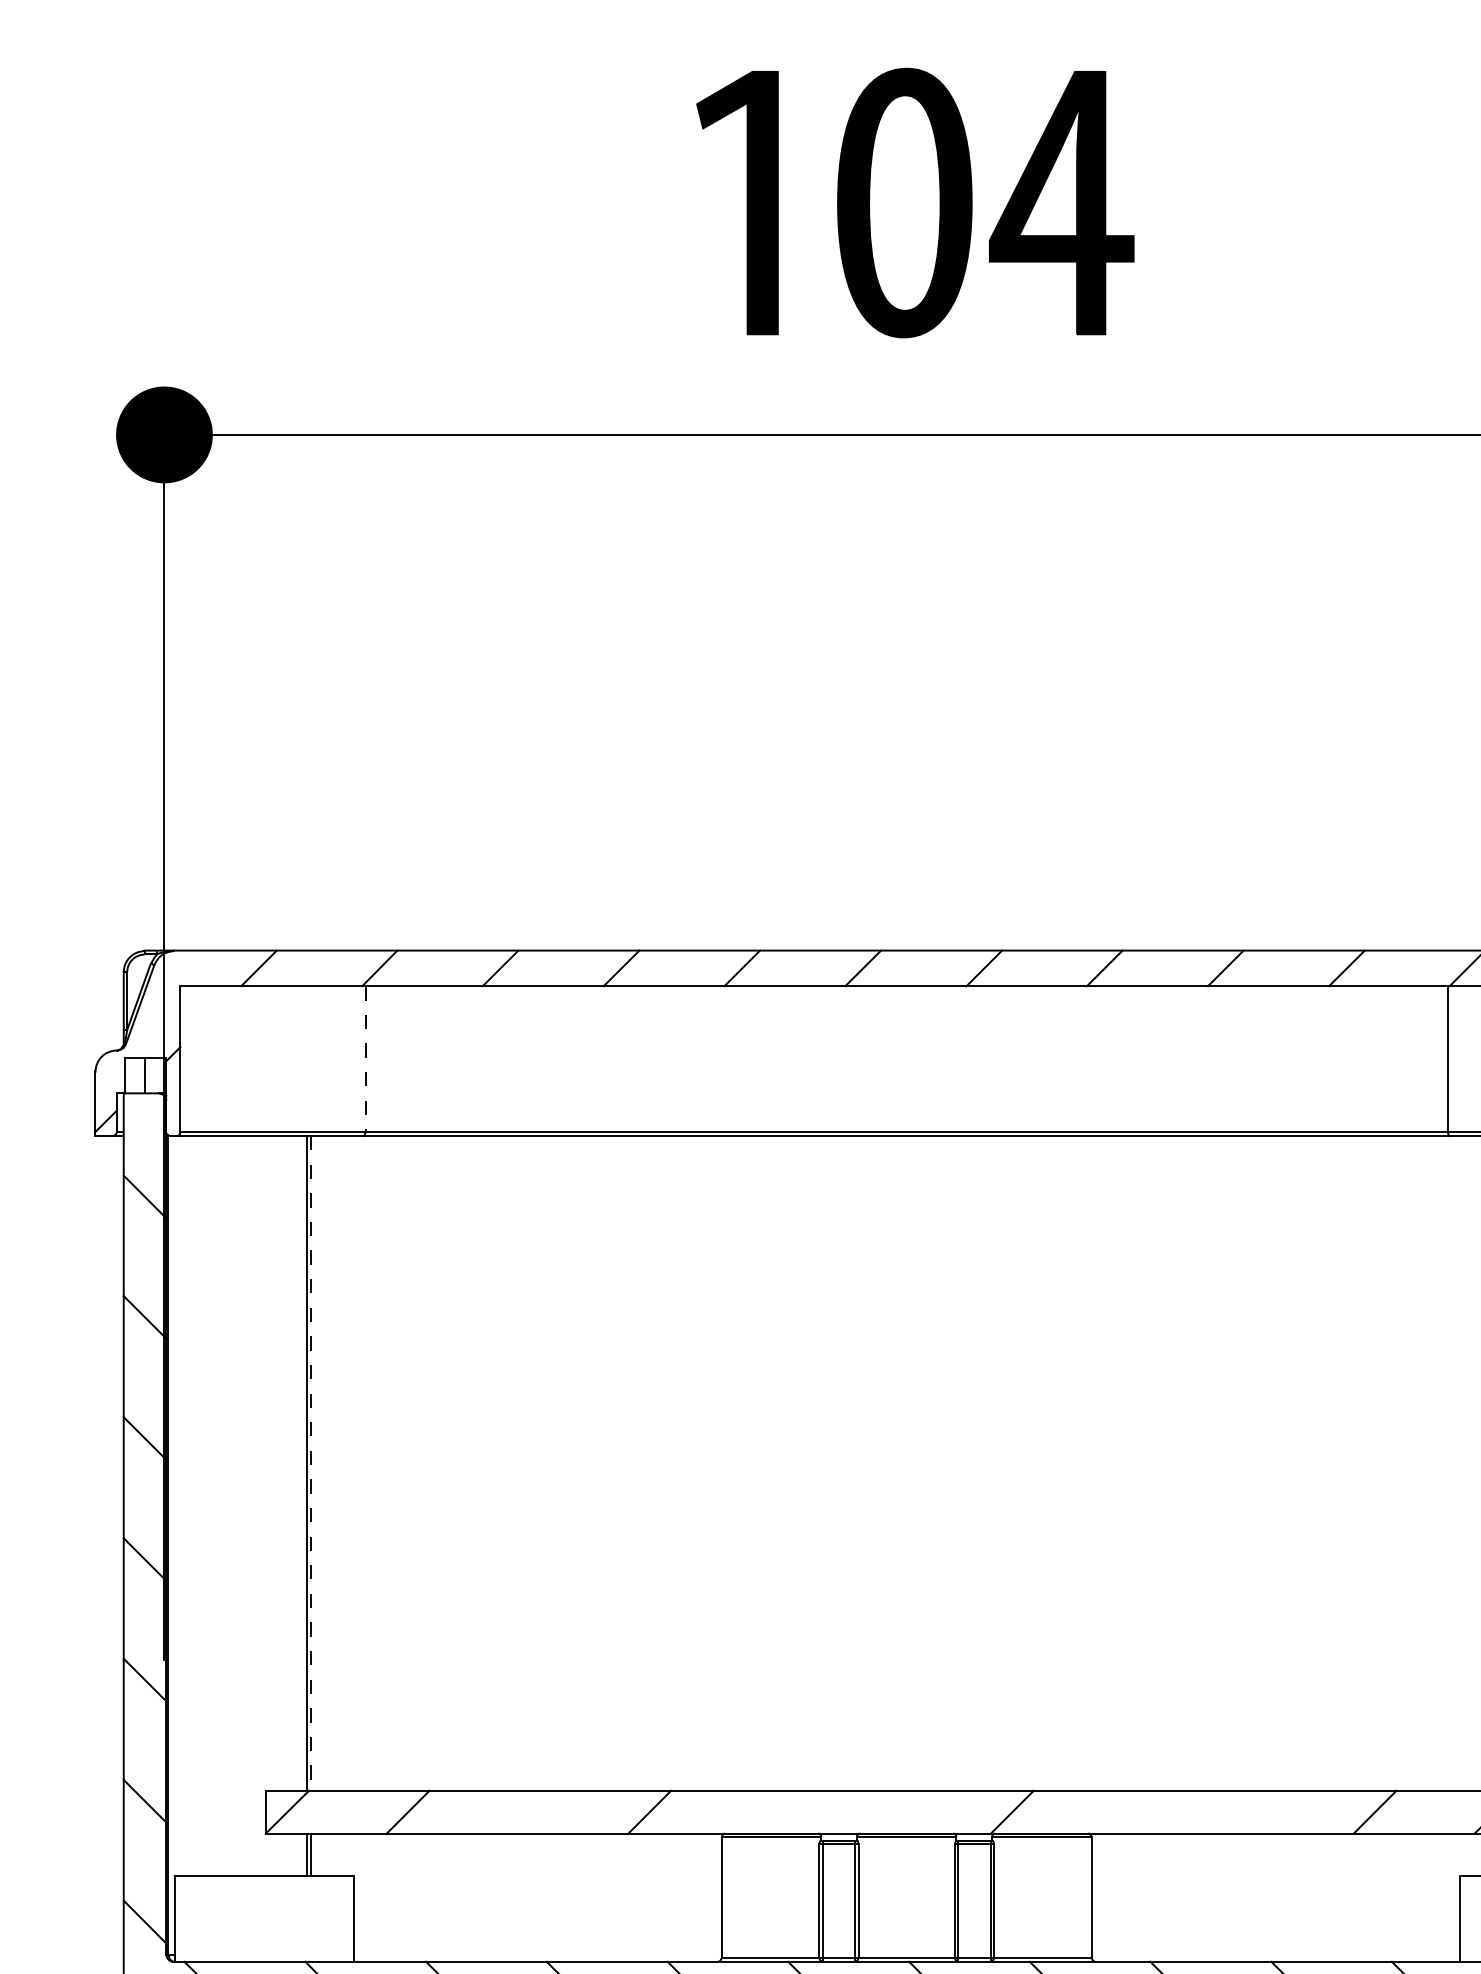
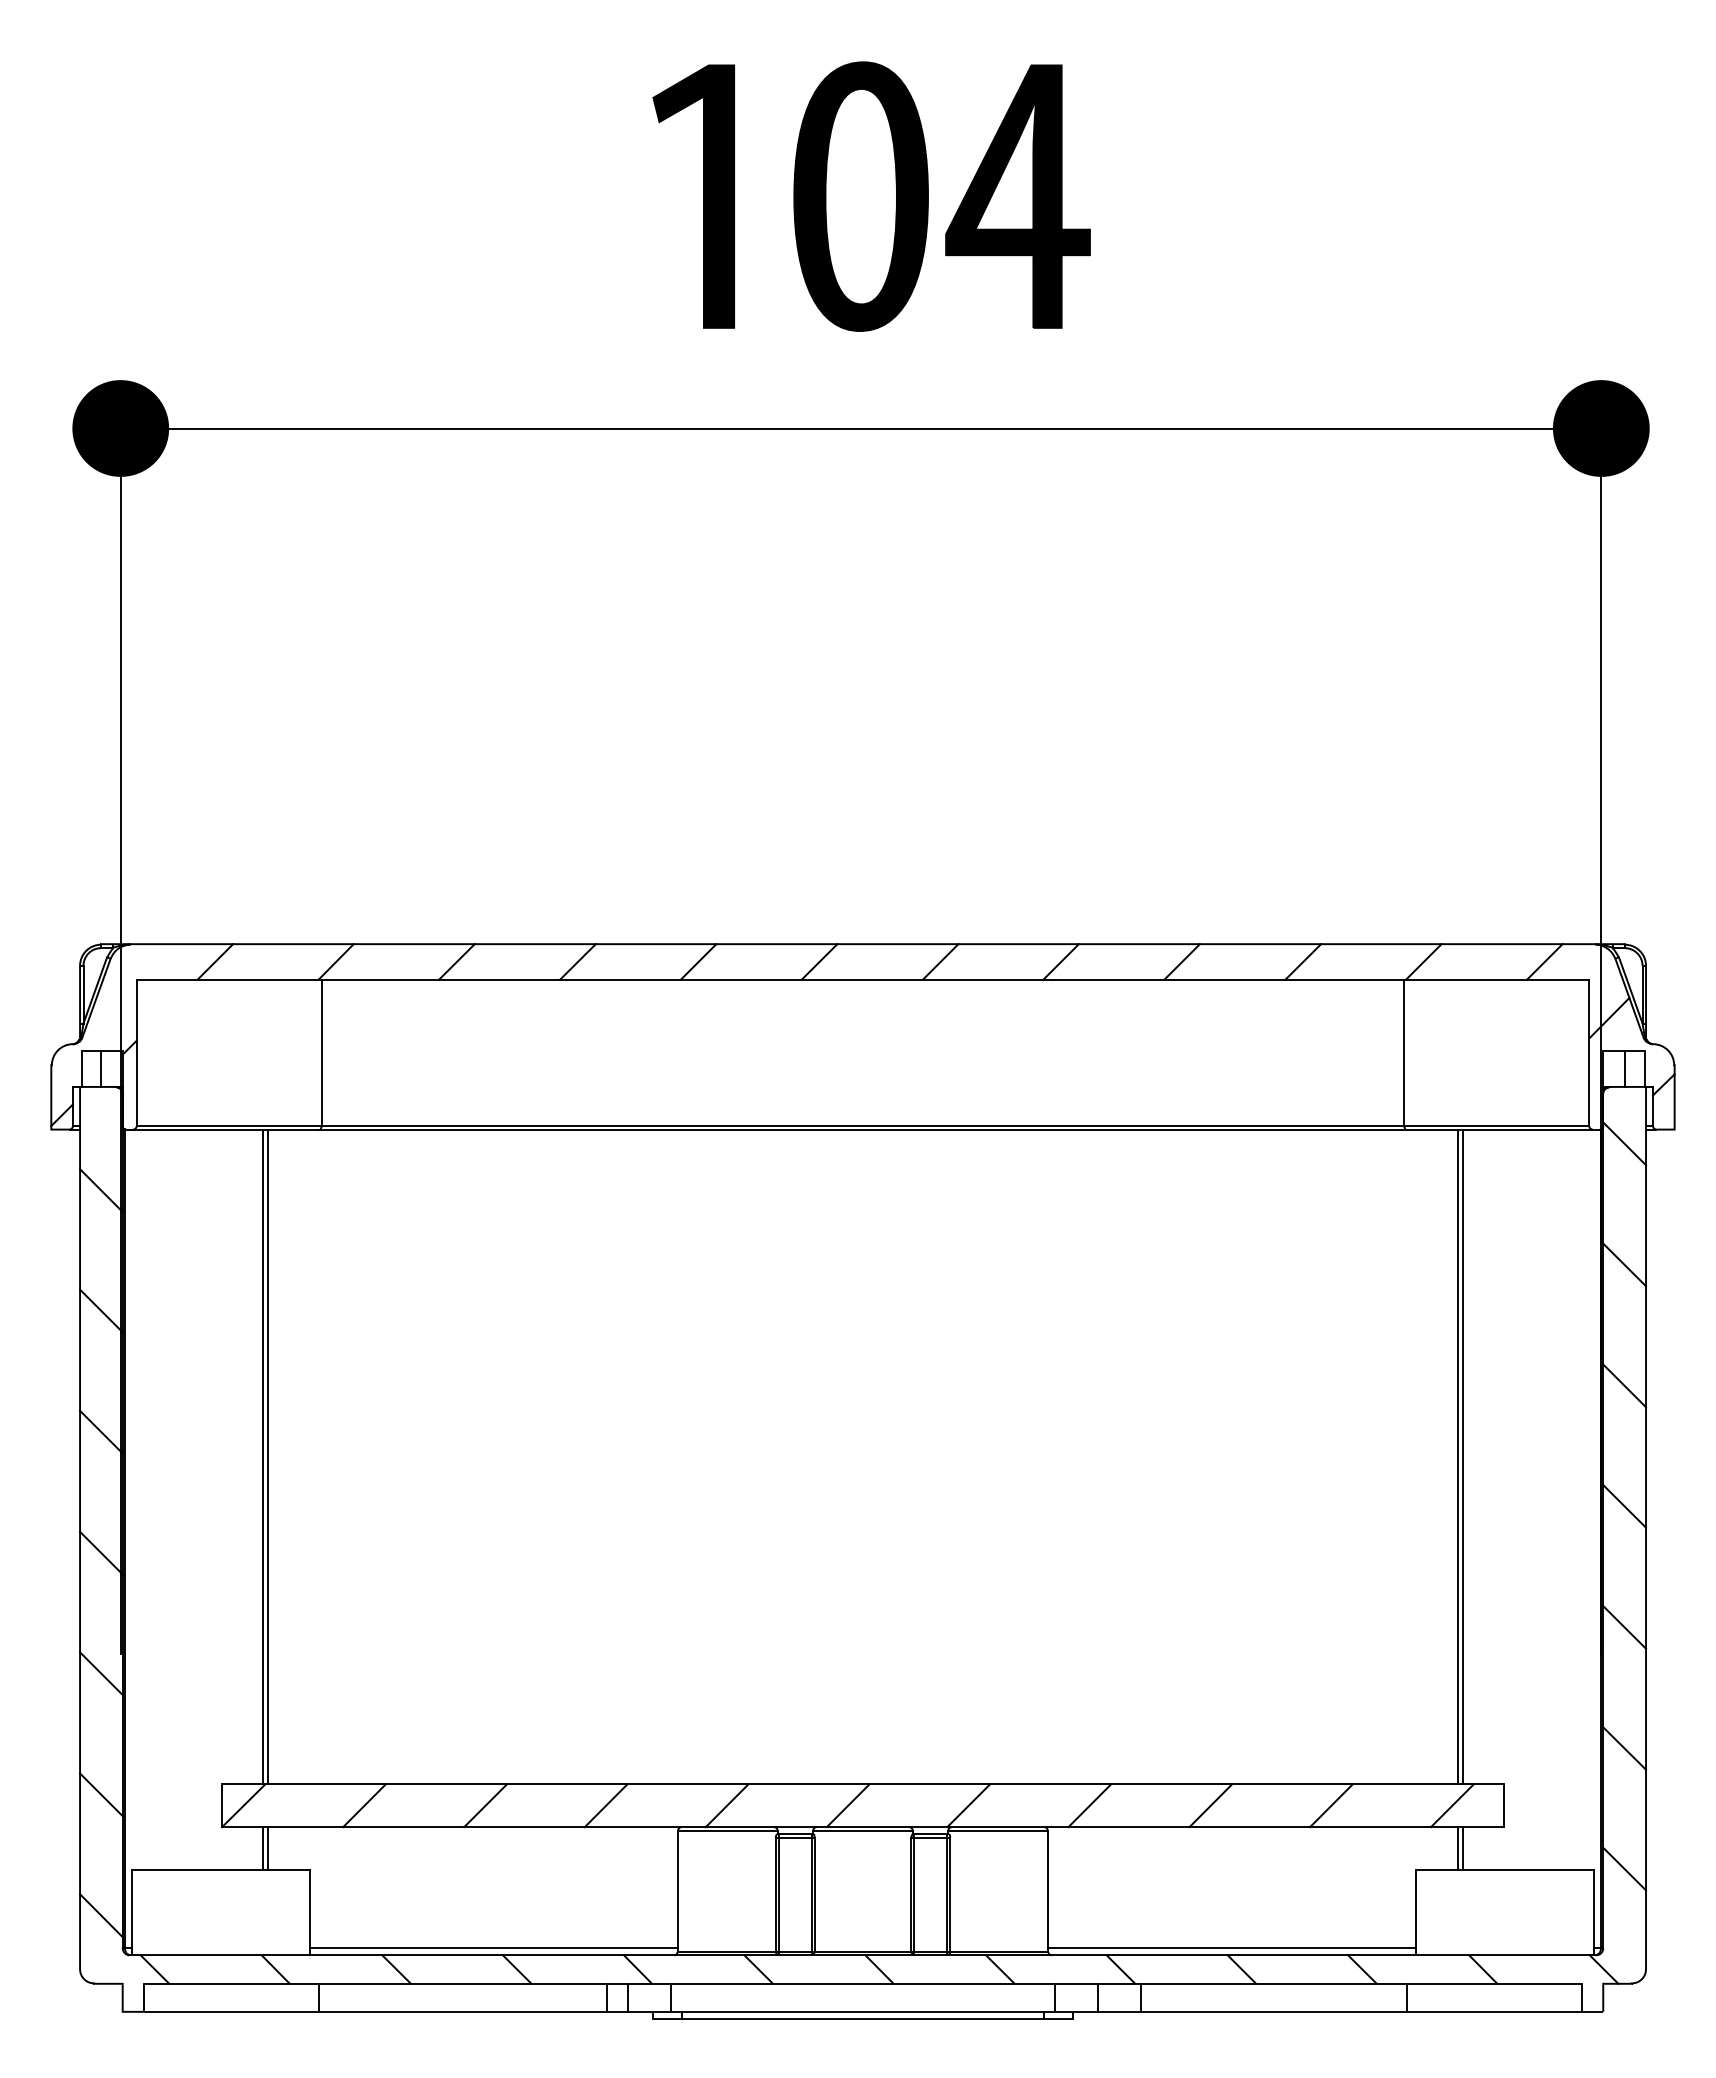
line: (365, 1059) -> (321, 1053), dashed -> solid
line: (311, 1463) -> (267, 1457), dashed -> solid
line: (529, 1811) -> (485, 1805), added
line: (770, 1811) -> (726, 1805), added
line: (891, 1811) -> (847, 1805), added
line: (1133, 1811) -> (1089, 1805), added
line: (1254, 1811) -> (1210, 1805), added
line: (537, 1954) -> (493, 1948), added
line: (1275, 1954) -> (1231, 1948), added

